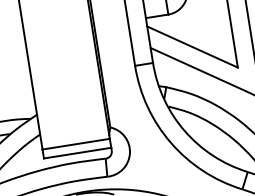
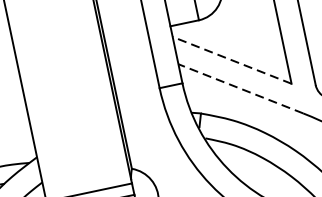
line: (192, 47) -> (232, 60), solid -> dashed
line: (197, 69) -> (239, 88), solid -> dashed

